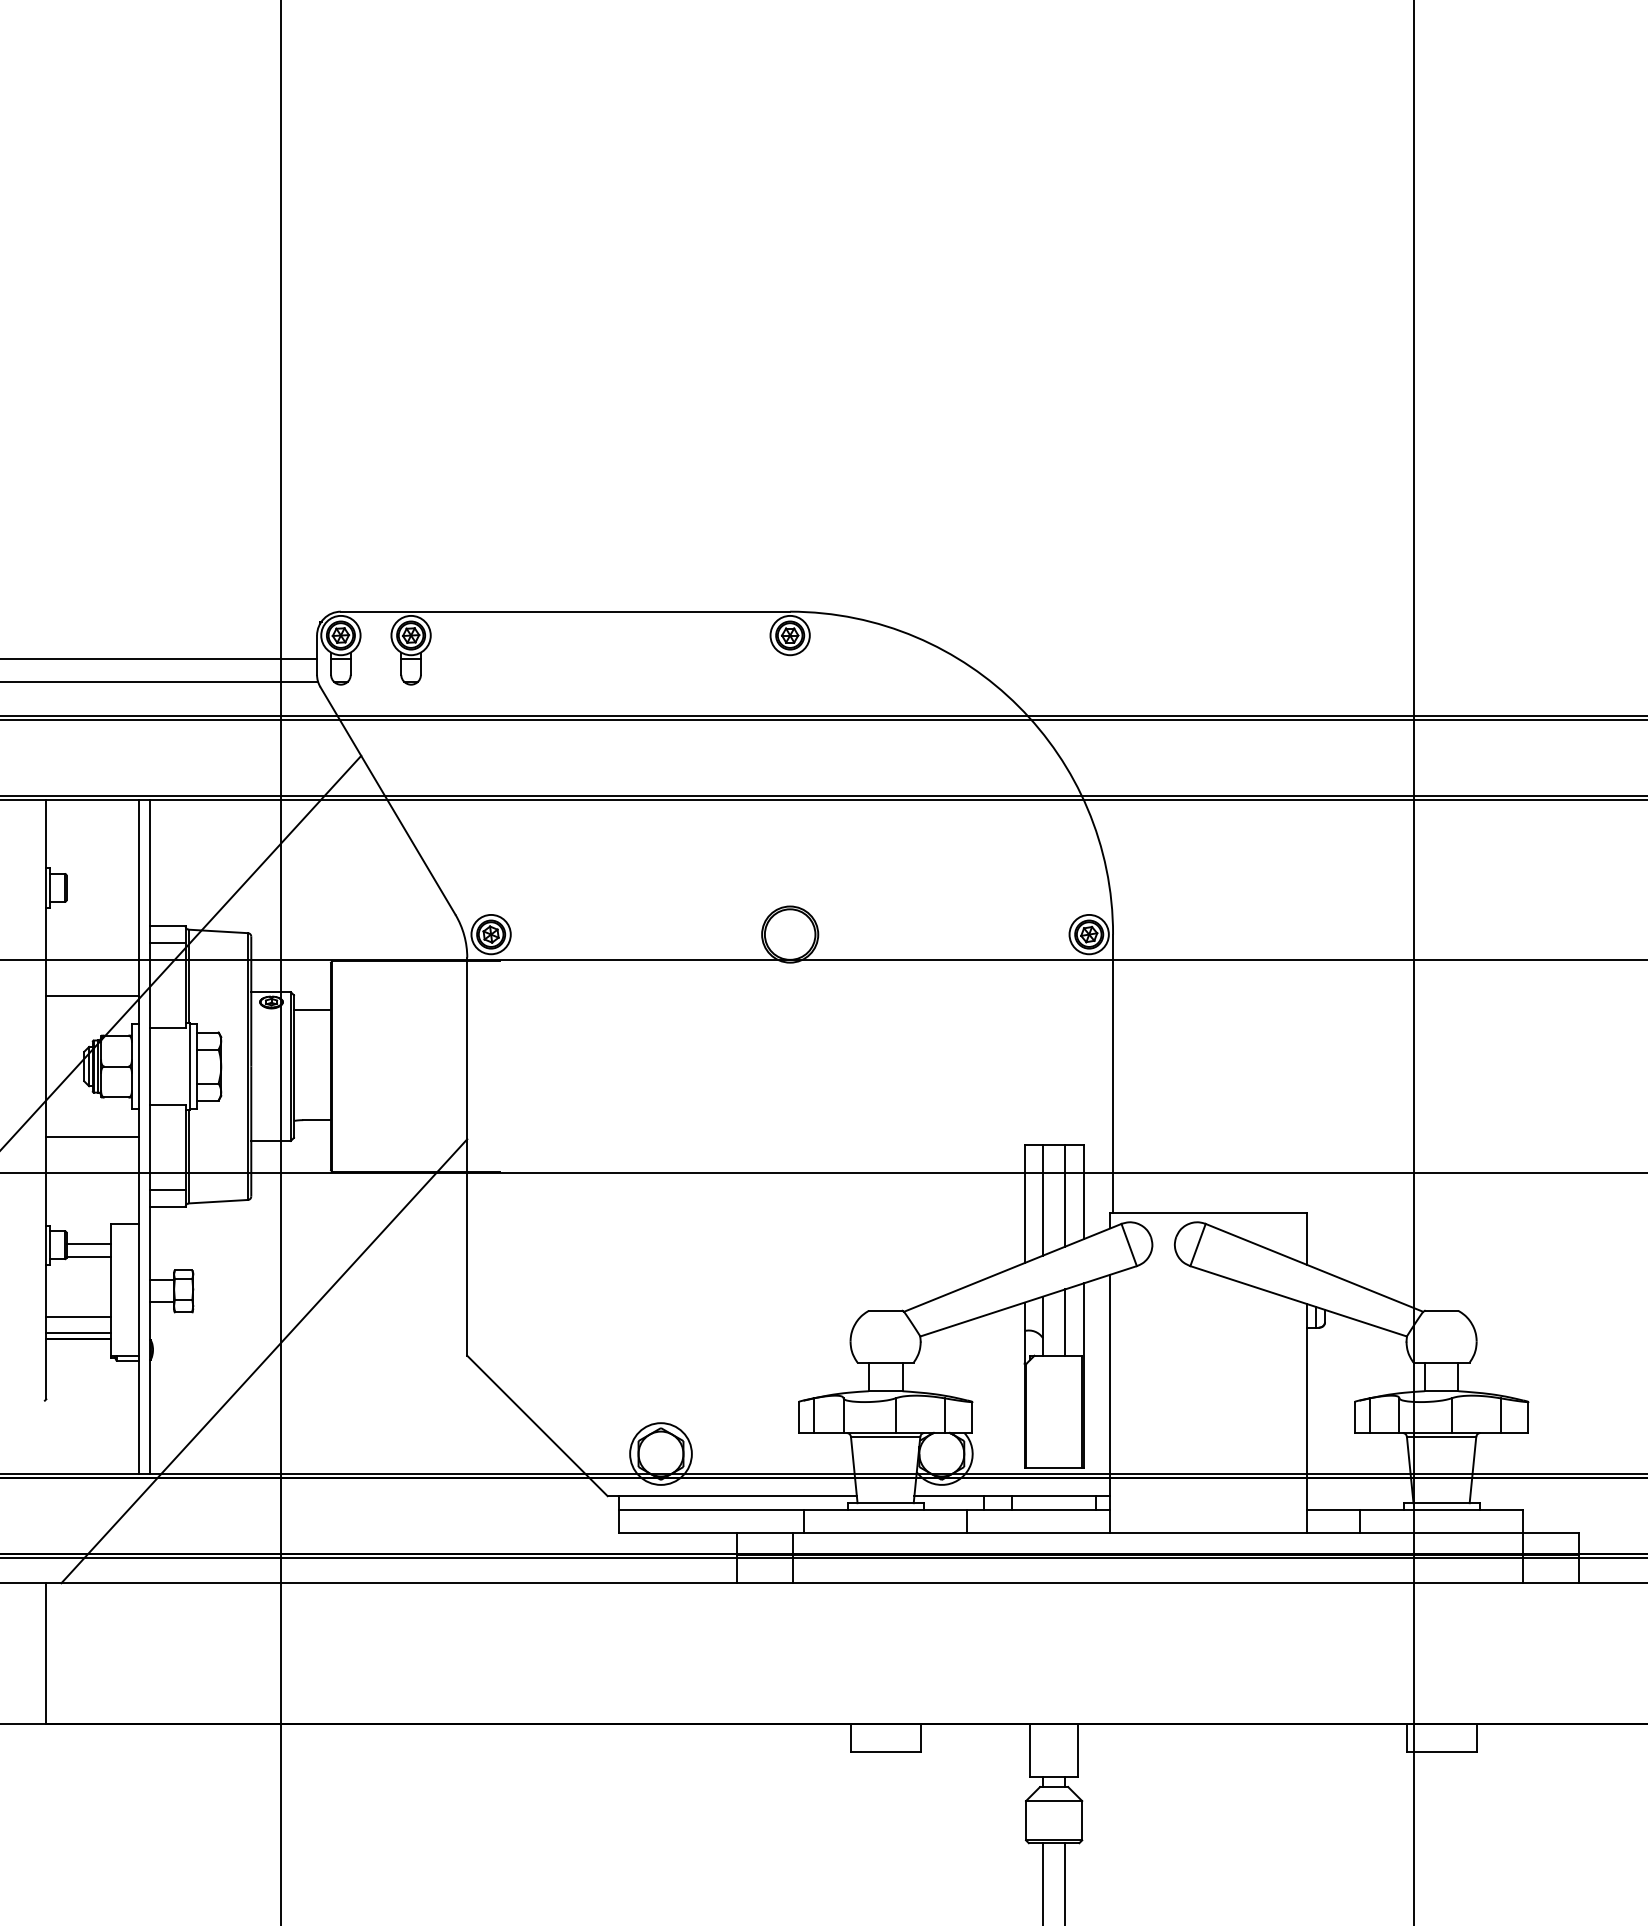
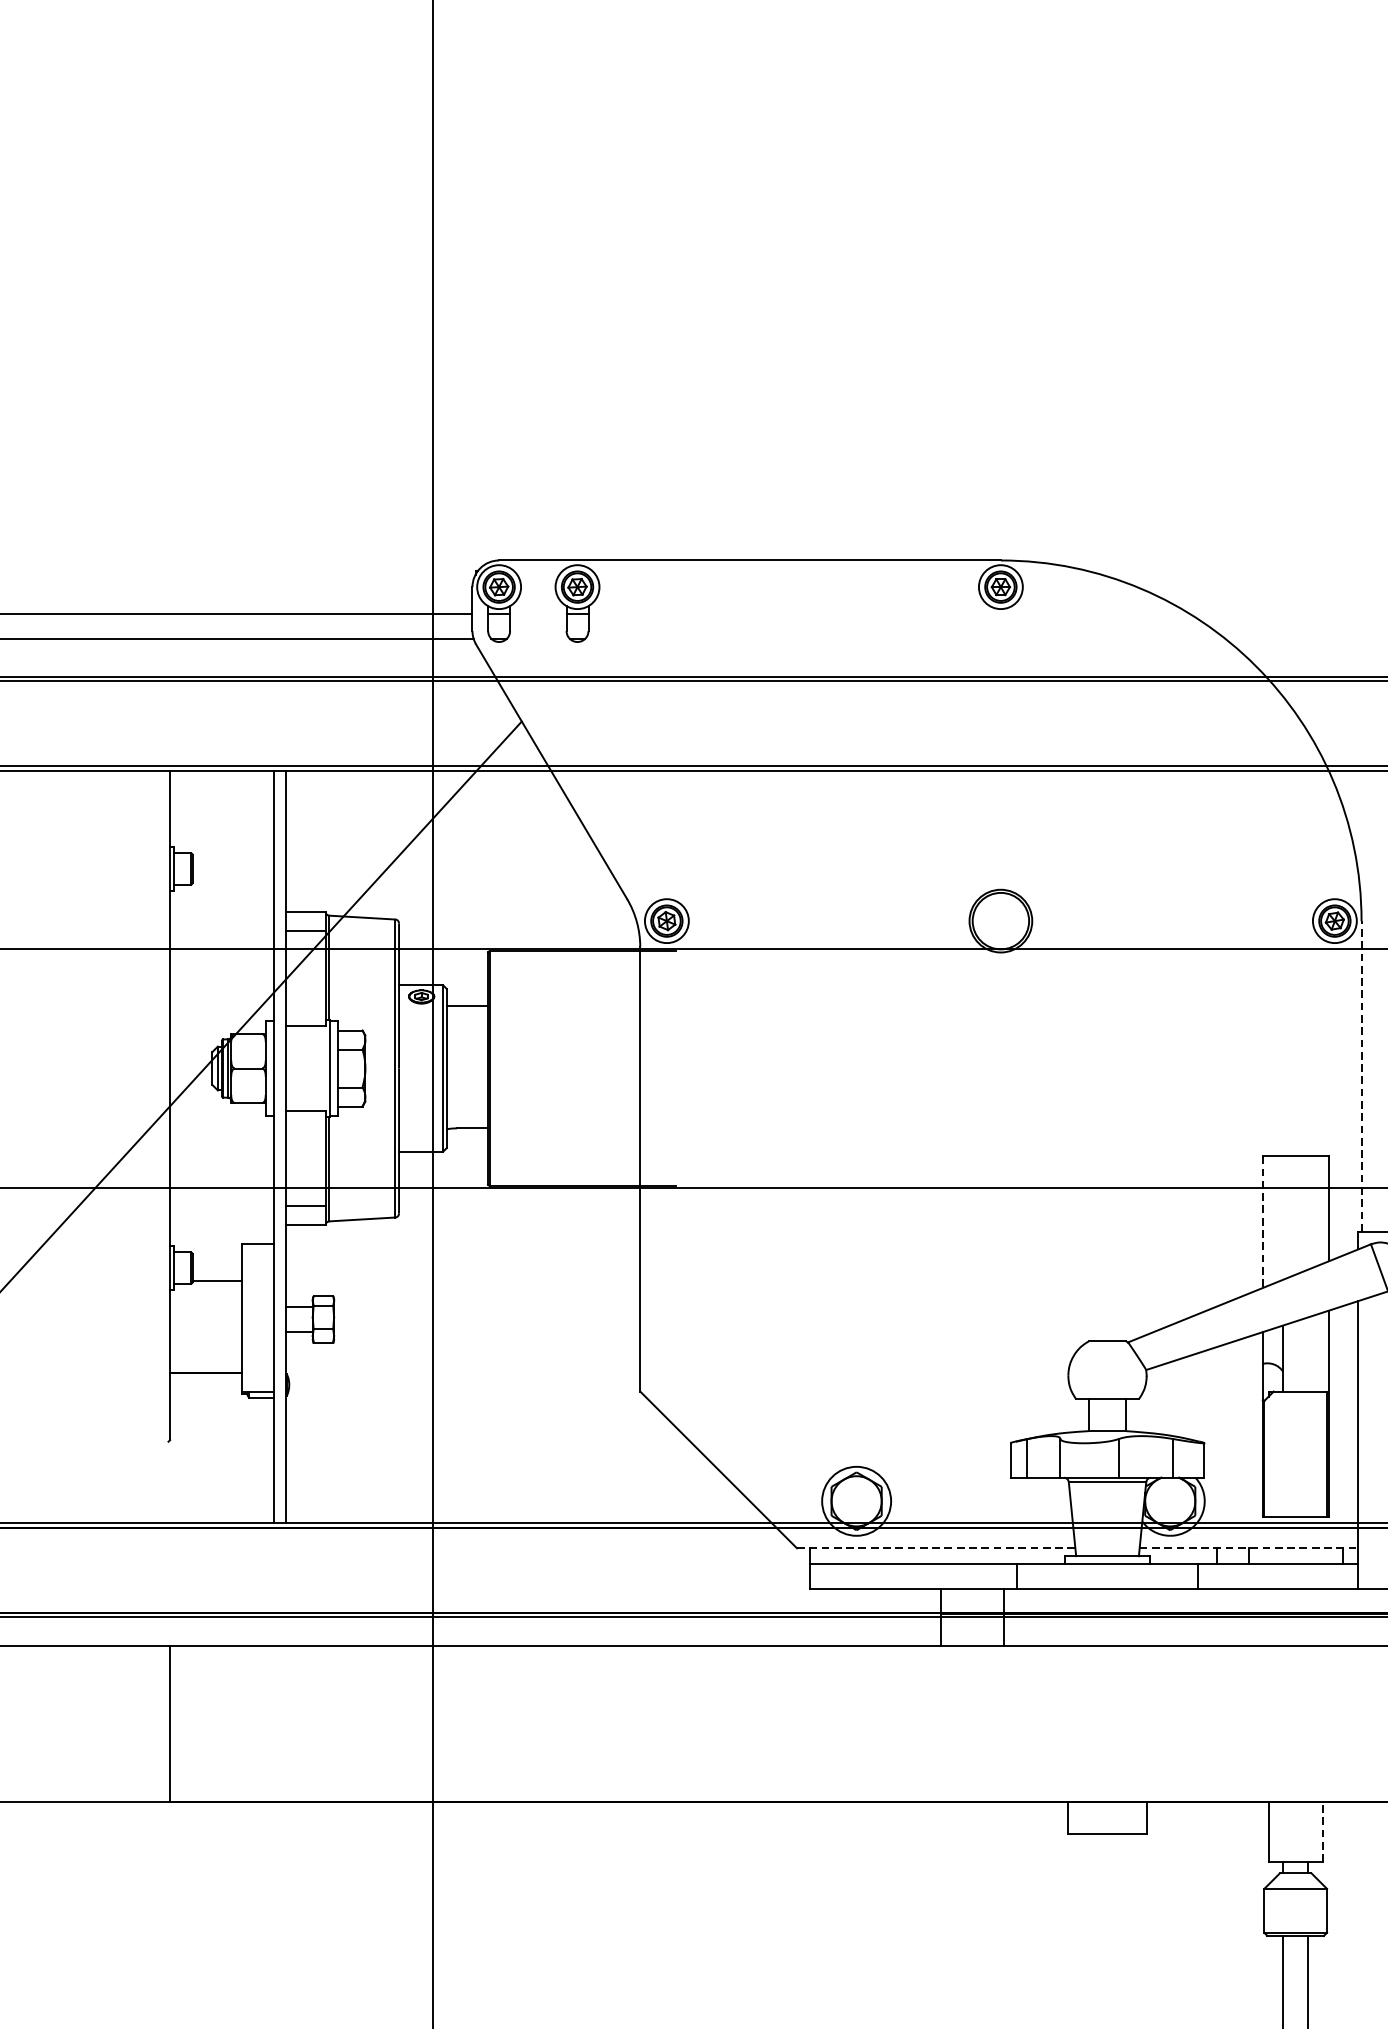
line: (92, 996) -> (221, 990), removed
line: (1113, 1073) -> (1362, 1076), solid -> dashed
line: (92, 1136) -> (221, 1146), removed
line: (1065, 1195) -> (1308, 1212), removed
line: (1042, 1200) -> (1282, 1218), removed
line: (1024, 1204) -> (1262, 1222), solid -> dashed
line: (88, 1243) -> (217, 1266), removed
line: (78, 1316) -> (206, 1347), removed
line: (1065, 1322) -> (1308, 1354), removed
line: (78, 1333) -> (206, 1366), removed
line: (264, 1361) -> (413, 1397), removed
line: (732, 1496) -> (936, 1548), solid -> dashed
line: (1012, 1496) -> (1249, 1548), solid -> dashed
line: (1078, 1750) -> (1322, 1832), solid -> dashed

